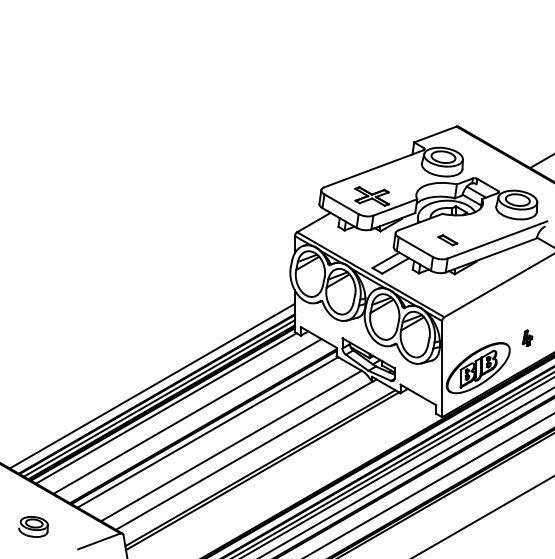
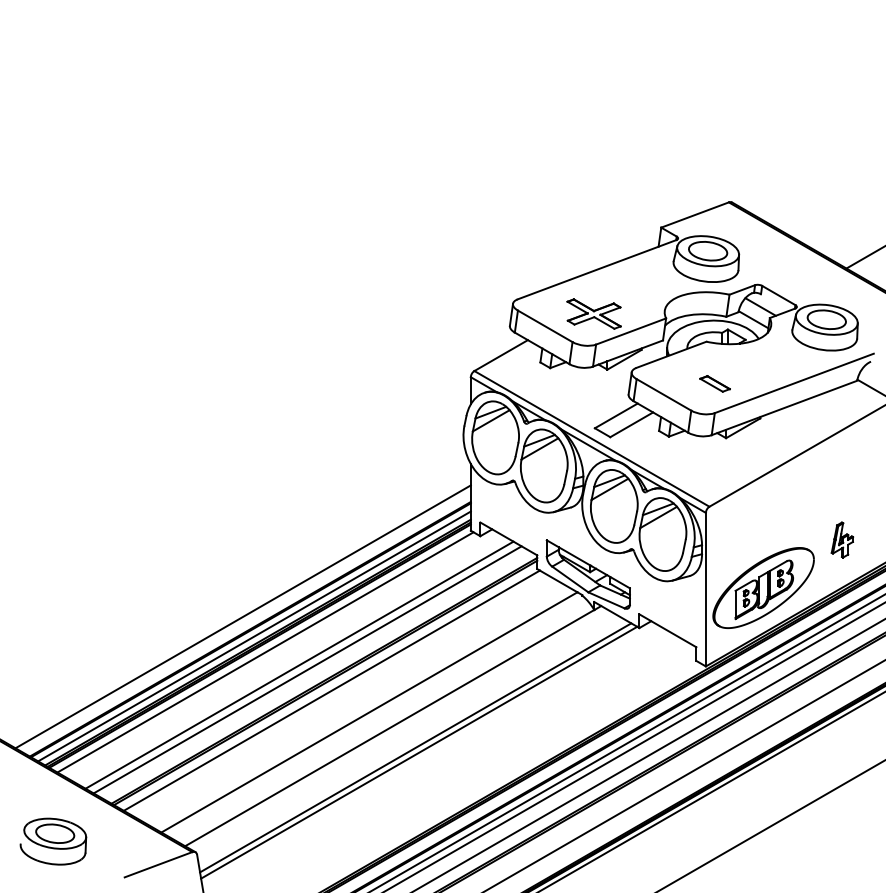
part: (527, 338) -> (842, 540), size x1.43
line: (192, 419) -> (307, 670), added
part: (33, 526) -> (53, 840), size x1.43

